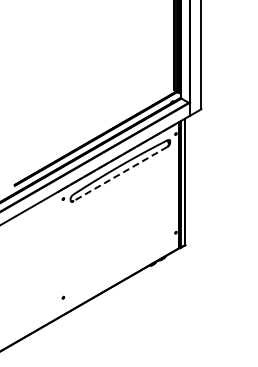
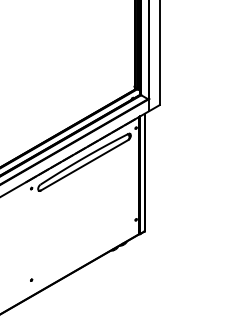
line: (119, 174) -> (83, 165), dashed -> solid

